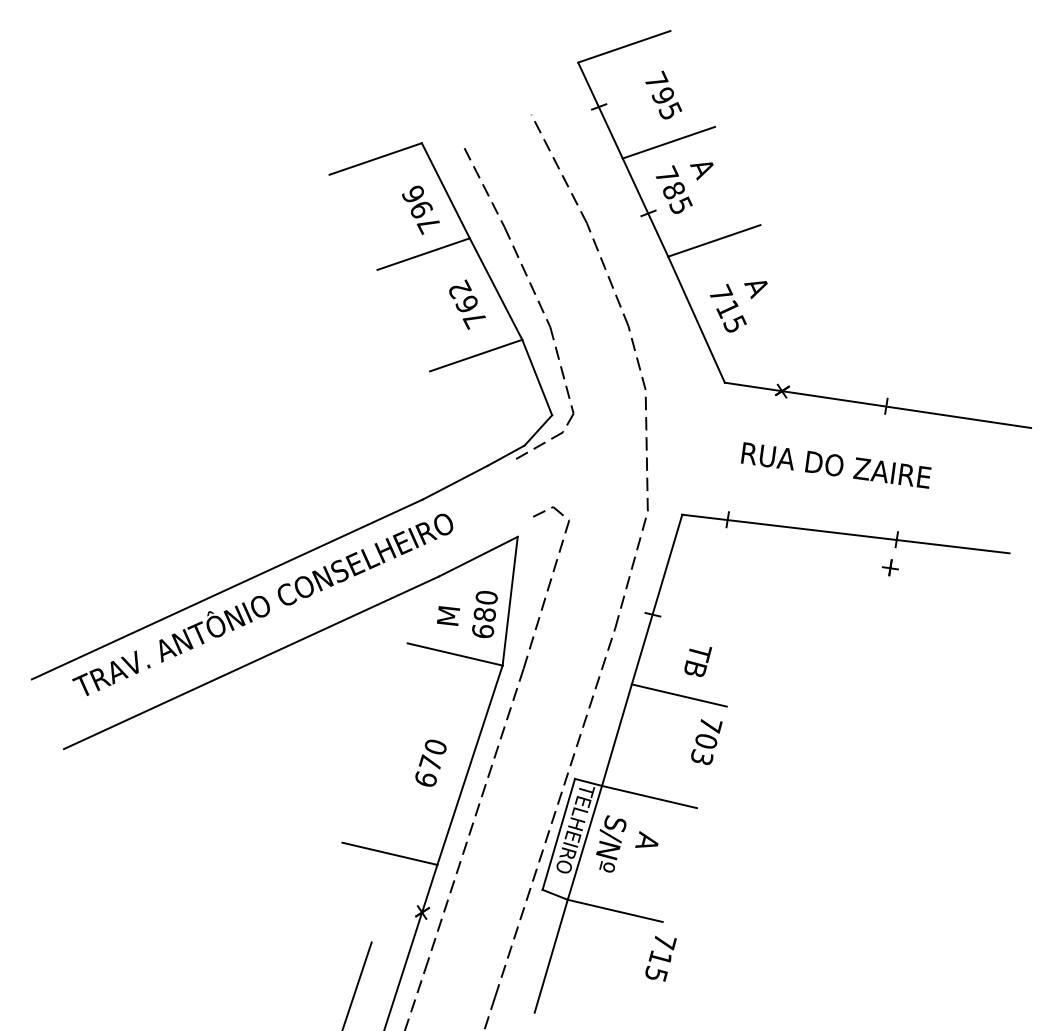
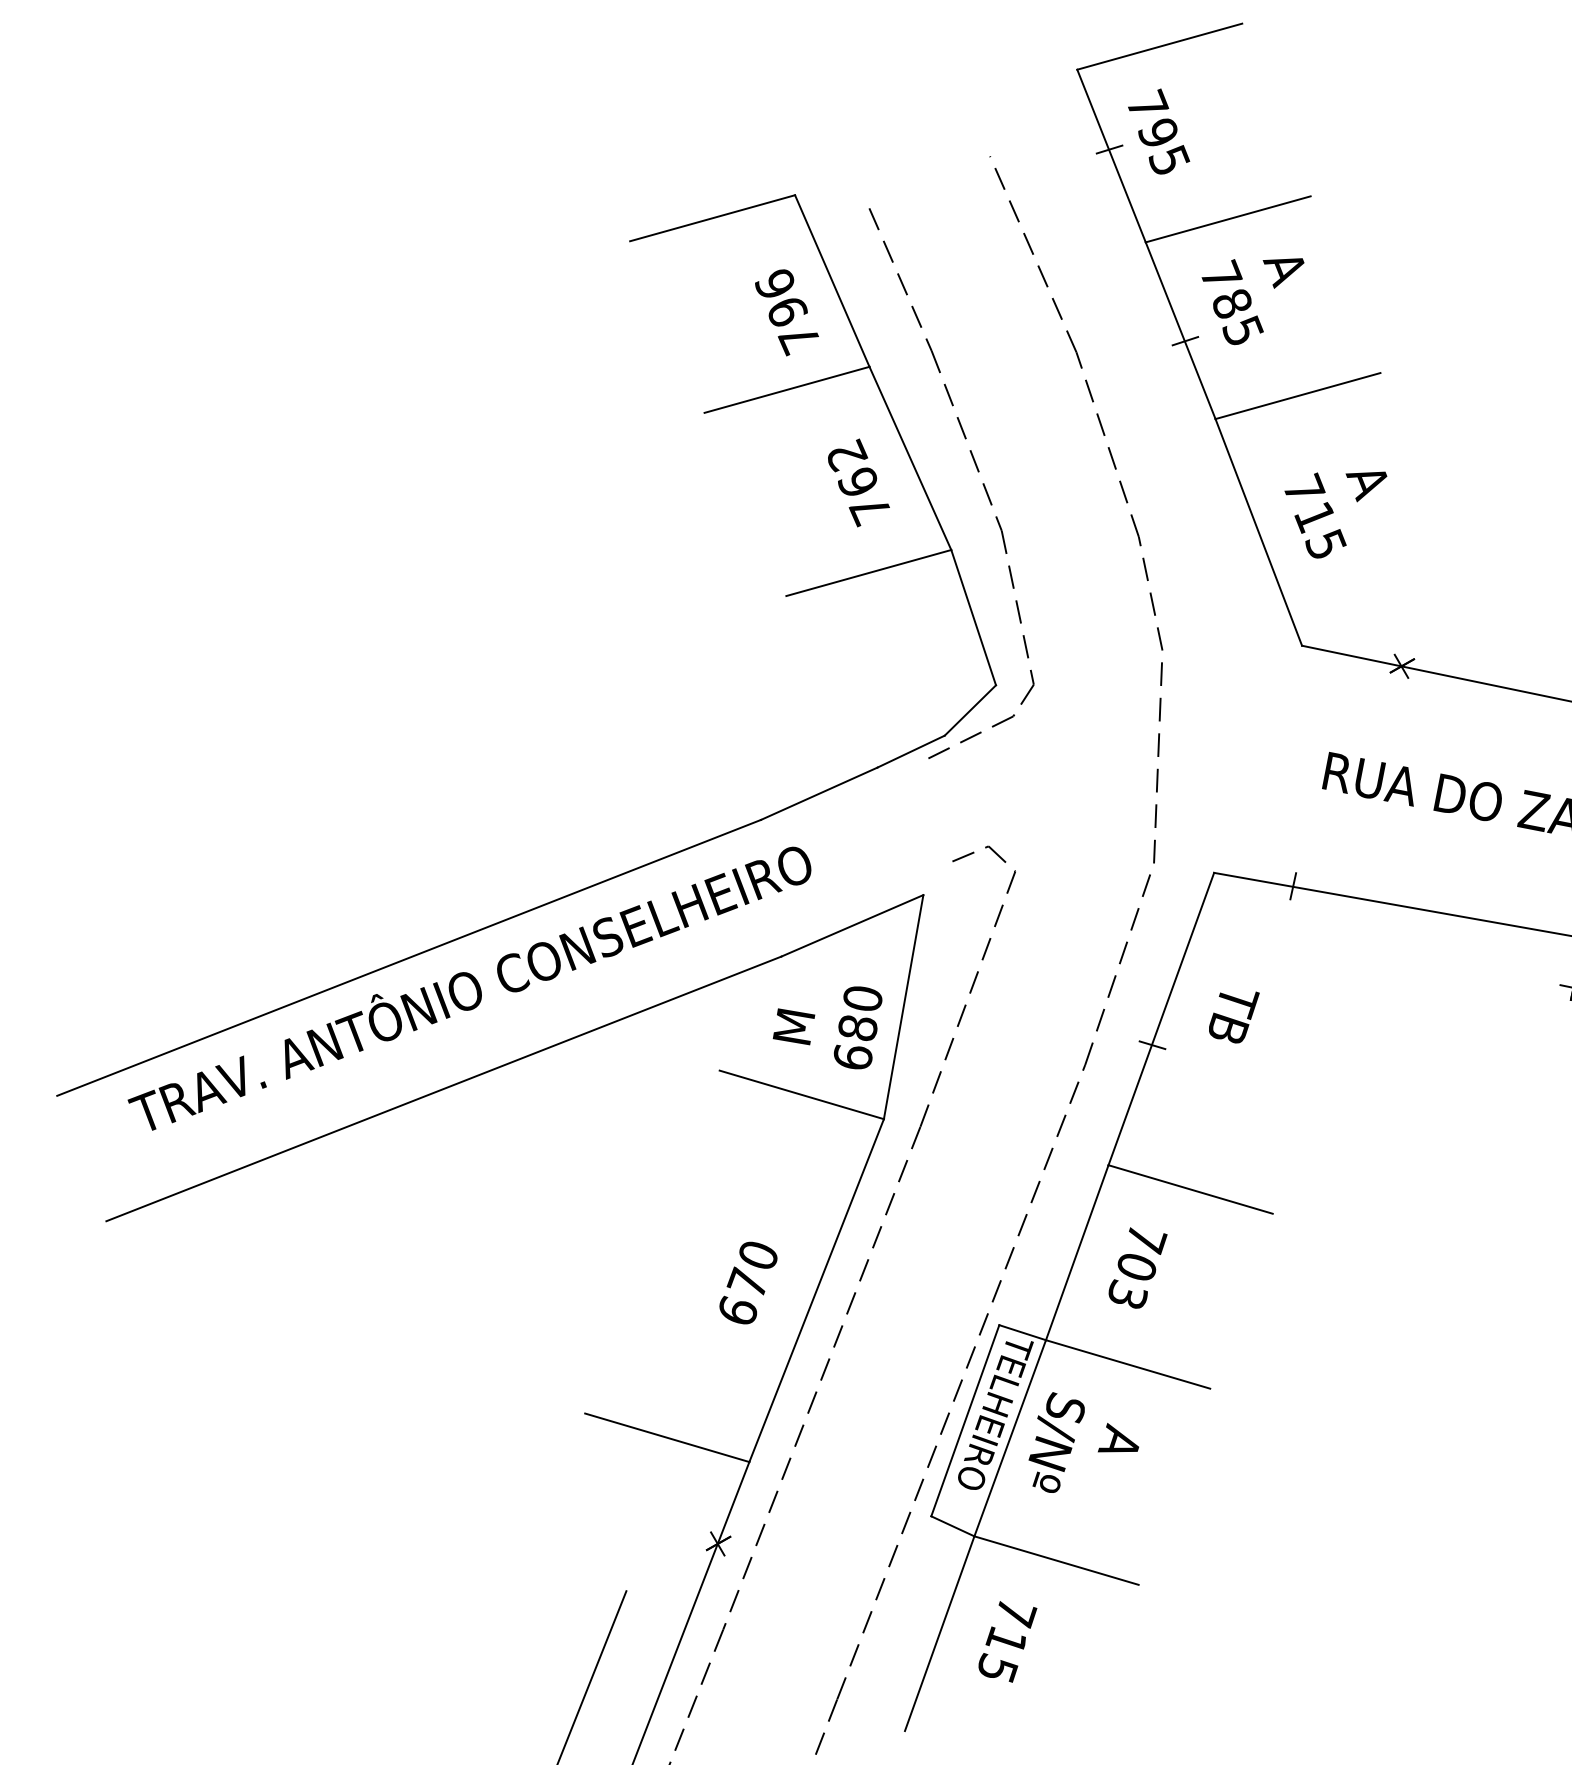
text: (663, 94) -> (1158, 130), moved
text: (698, 661) -> (1234, 1016), moved
text: (706, 741) -> (1137, 1267), moved
text: (660, 958) -> (1006, 1641), moved

